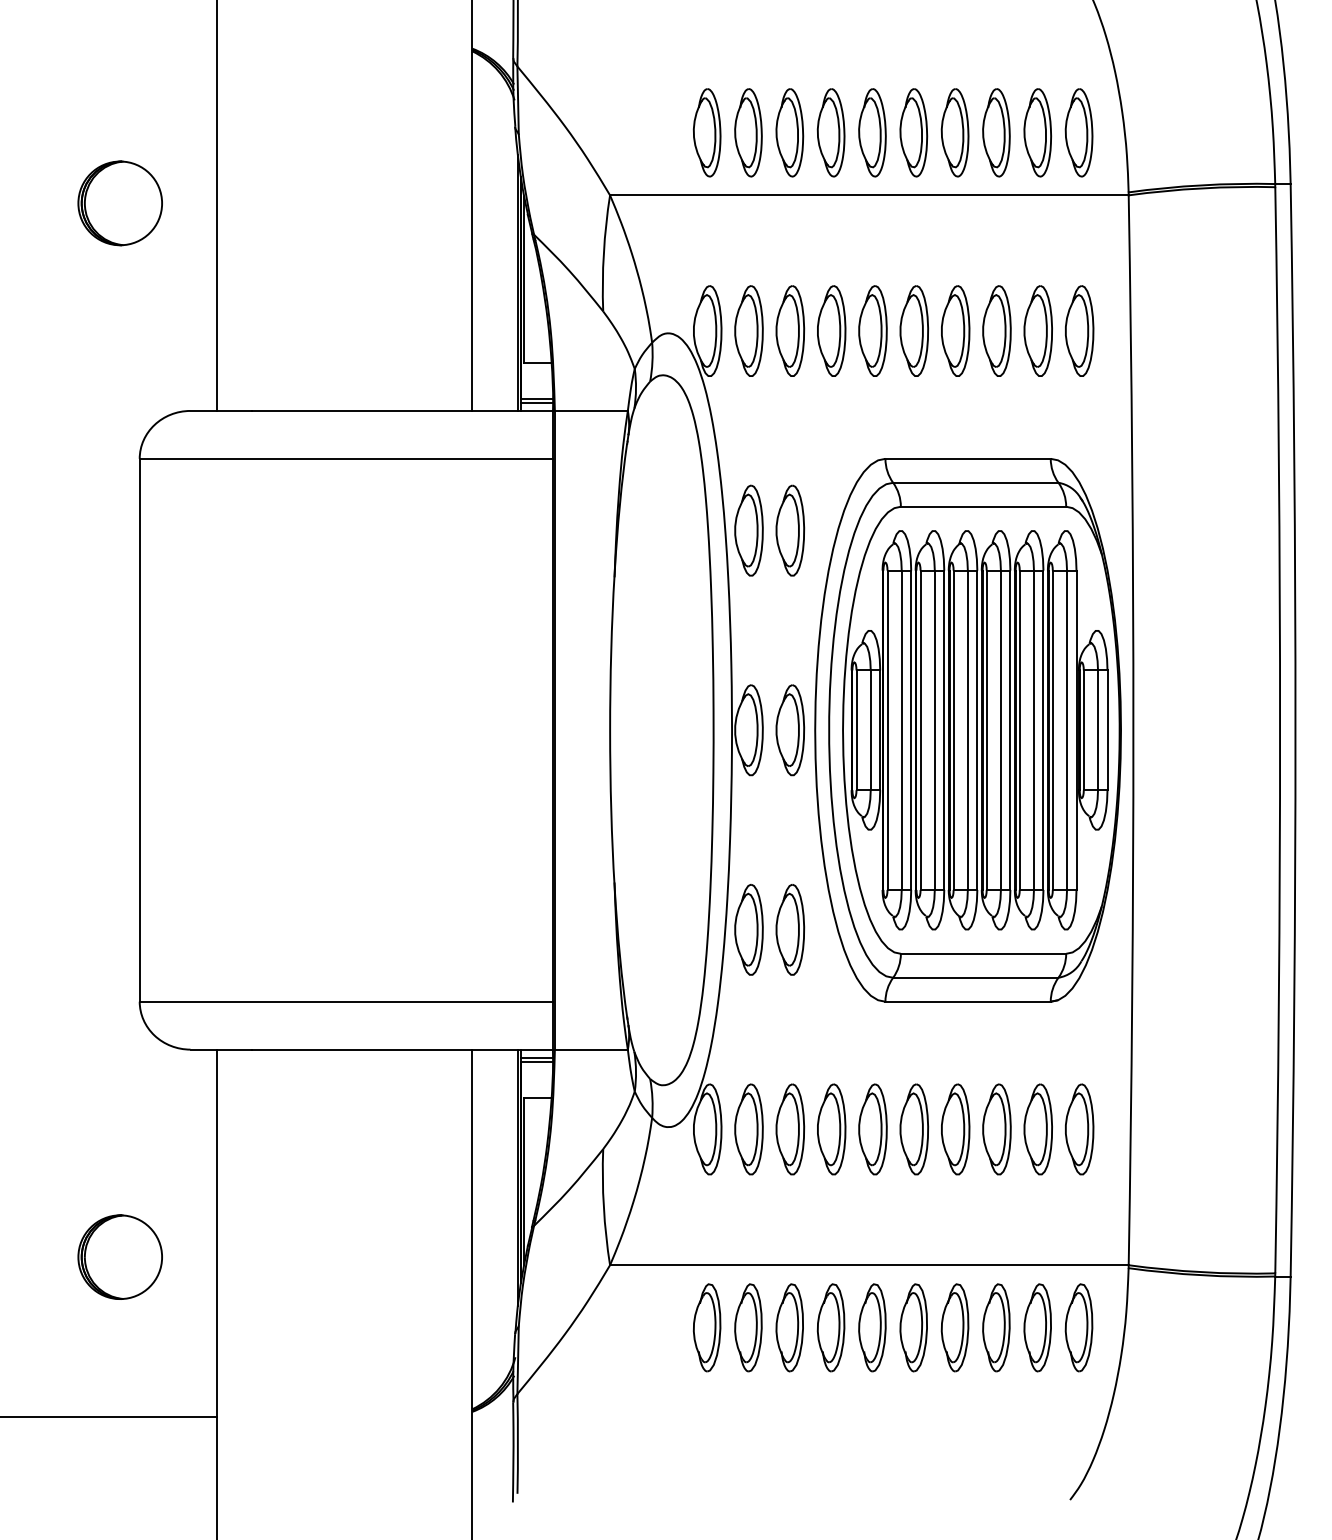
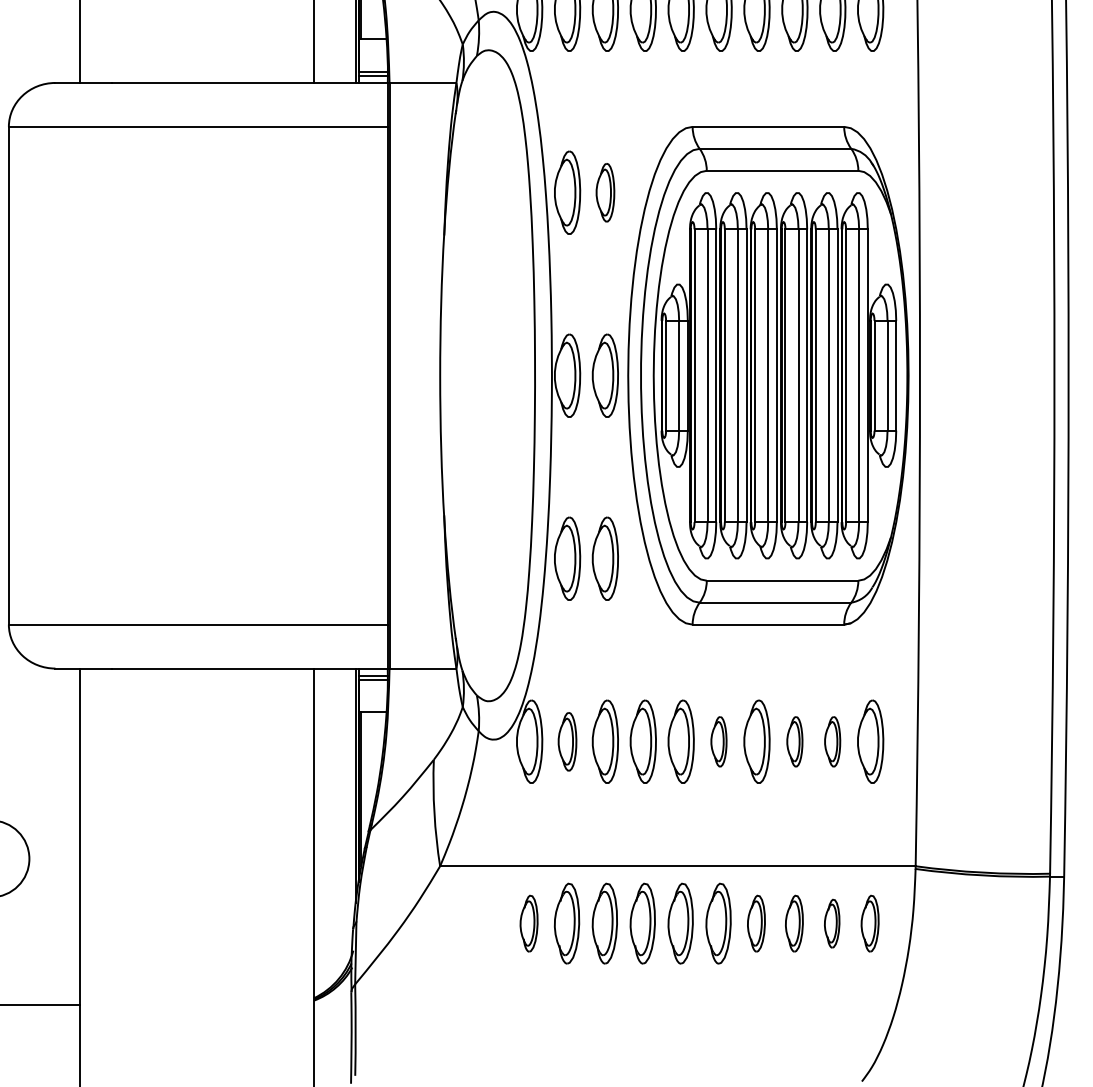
part: (790, 530) -> (605, 192), size x0.7
part: (748, 1129) -> (567, 741), size x0.7
part: (913, 1129) -> (718, 741), size x0.6
part: (996, 1129) -> (794, 741), size x0.6
part: (1037, 1129) -> (832, 741), size x0.6
part: (706, 1327) -> (528, 923), size x0.7
part: (954, 1327) -> (755, 923), size x0.7
part: (996, 1327) -> (794, 923), size x0.7
part: (1037, 1327) -> (832, 923), size x0.6
part: (1078, 1327) -> (869, 923), size x0.7

